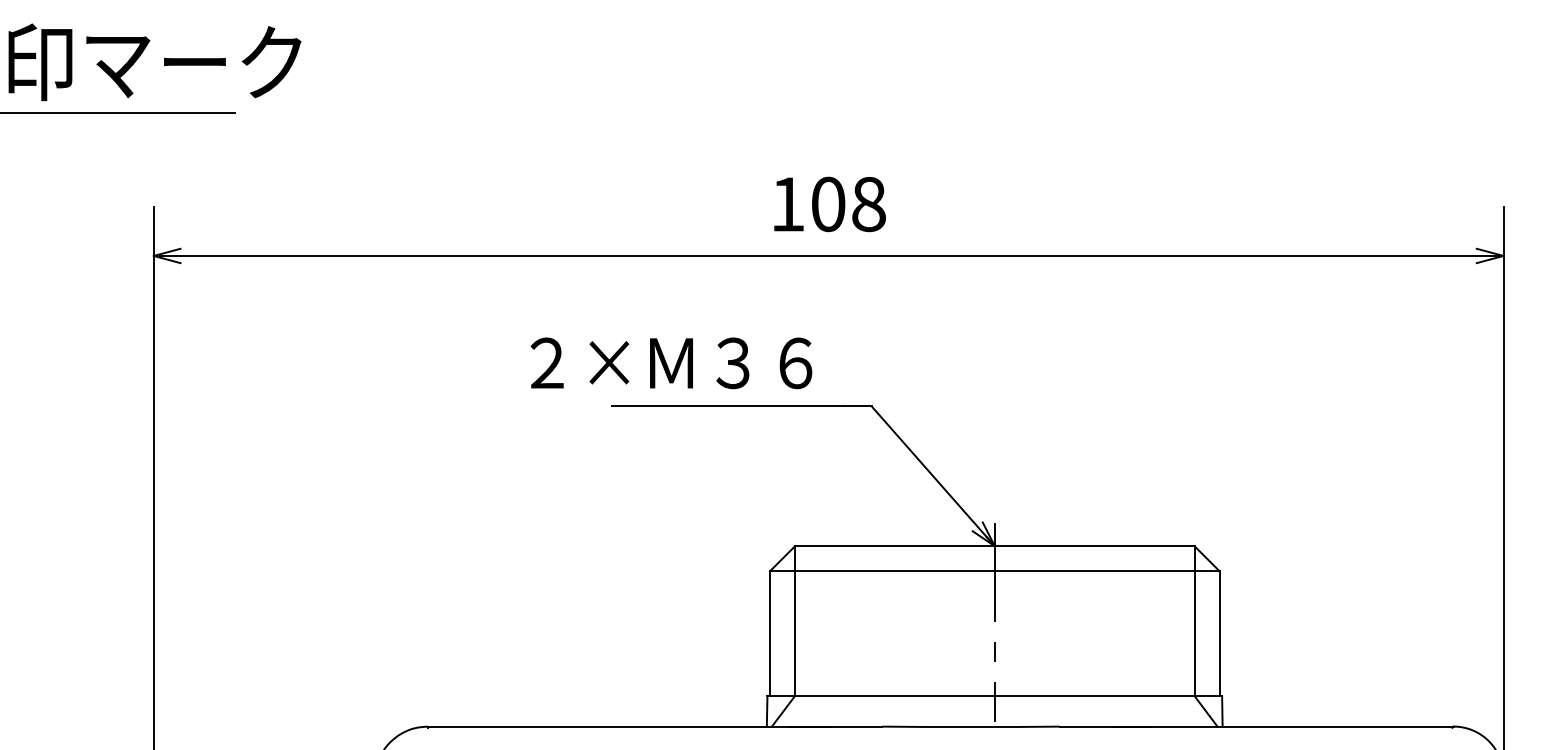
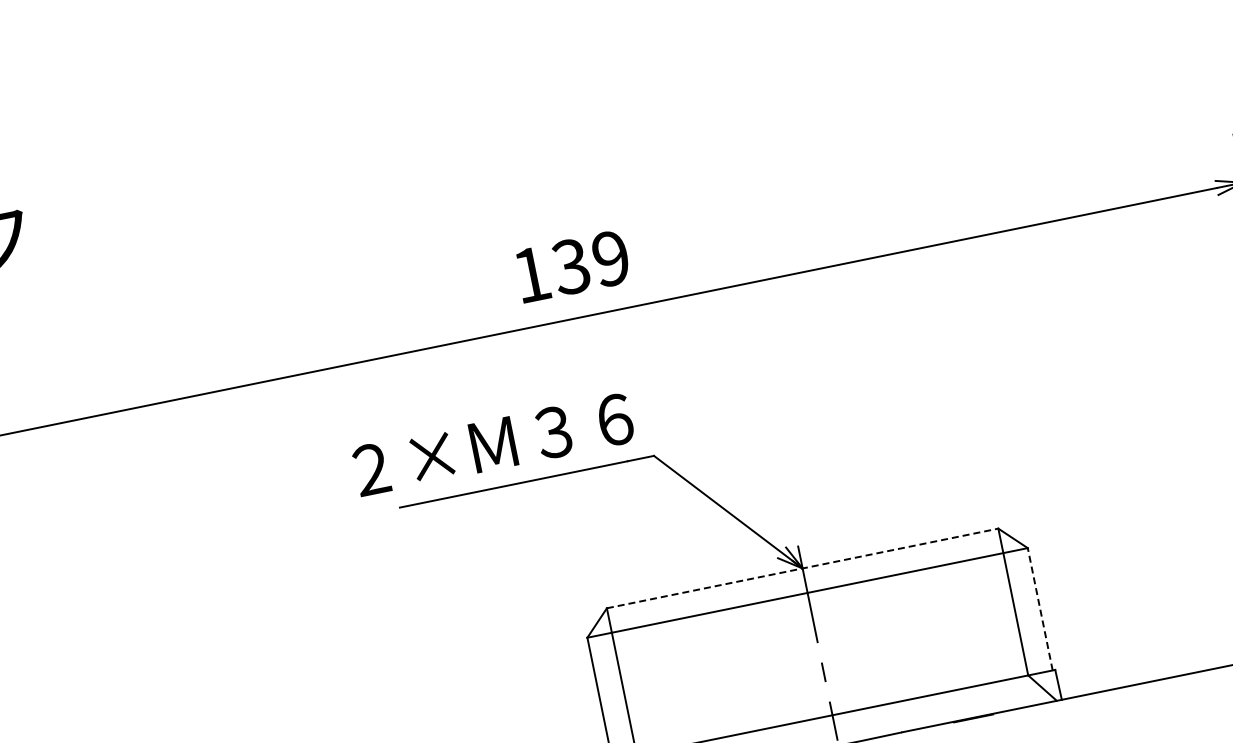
text: (847, 204) -> (590, 262), 108 -> 139
text: (671, 363) -> (493, 444), moved
line: (994, 546) -> (802, 568), solid -> dashed
line: (1219, 633) -> (1040, 609), solid -> dashed

